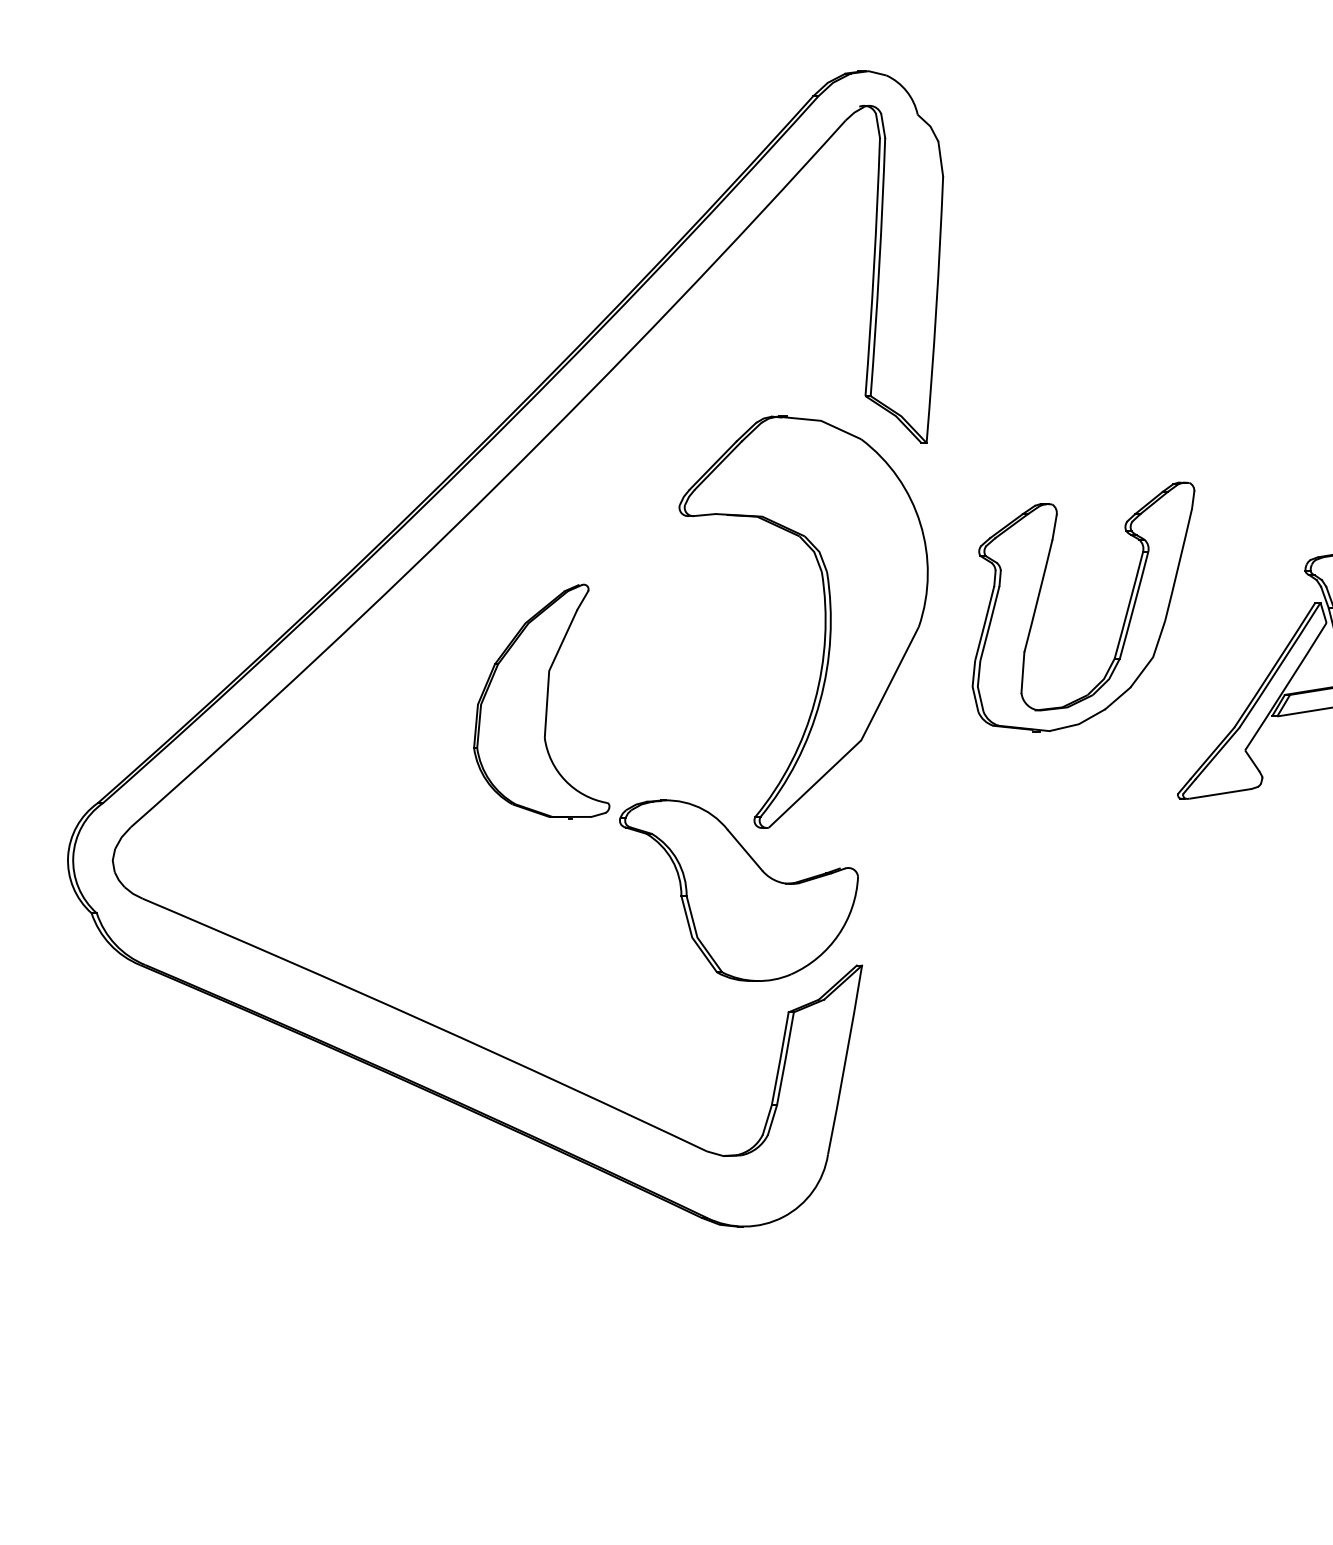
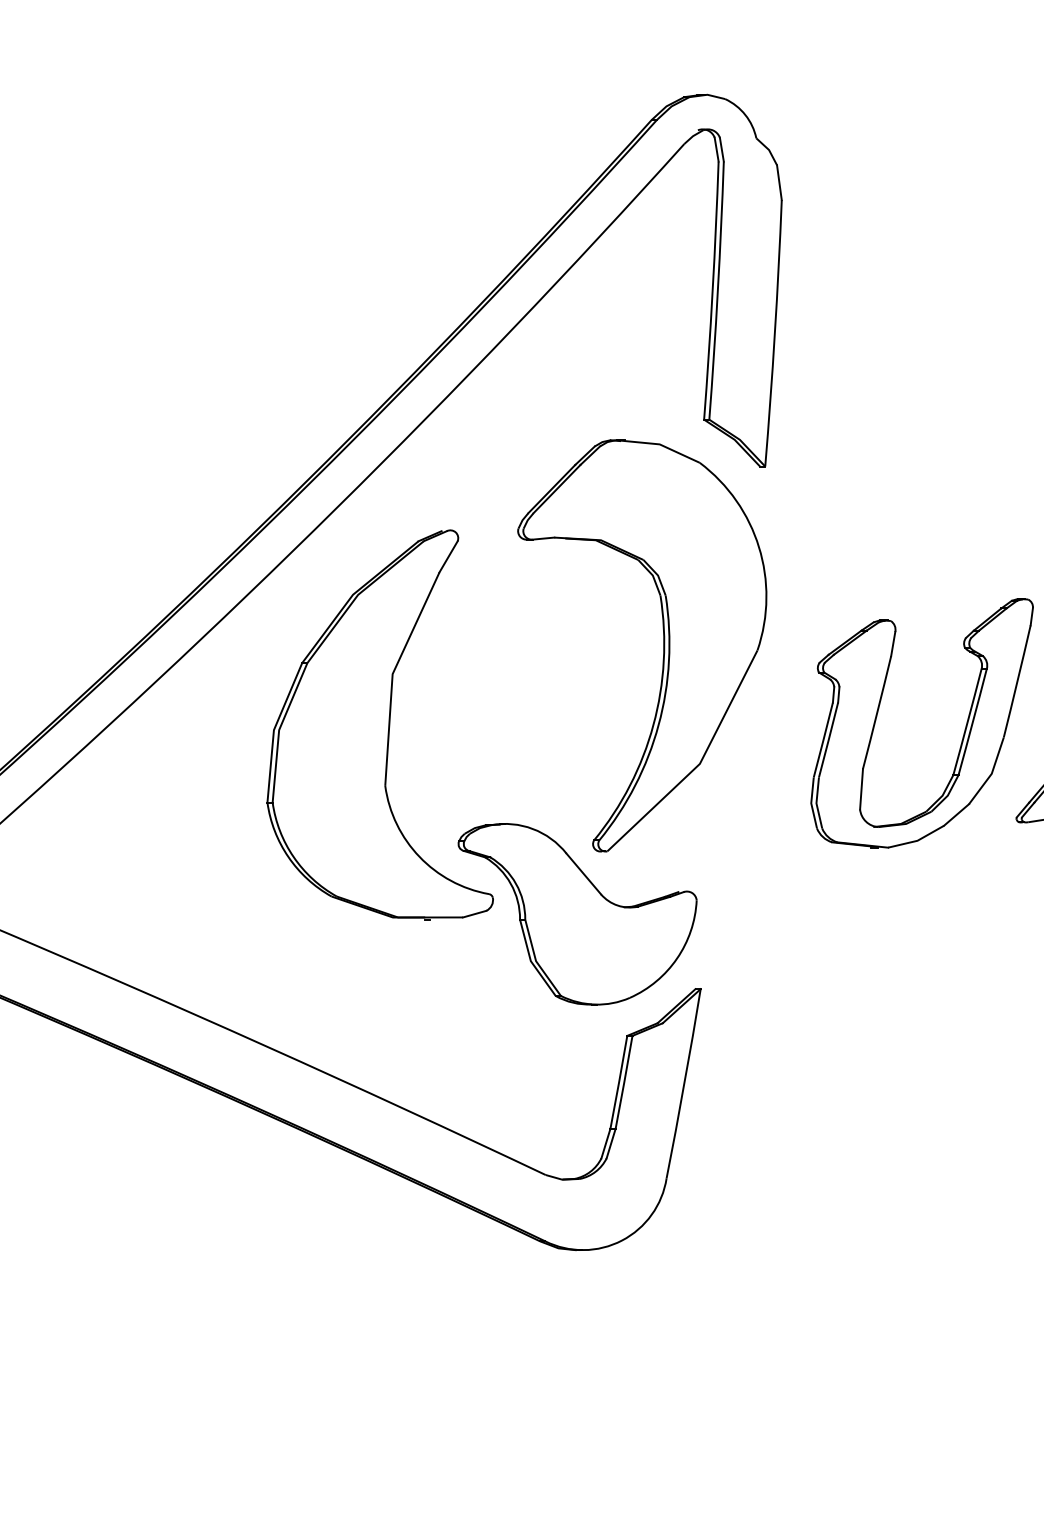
part: (1124, 617) -> (963, 734), moved
part: (541, 701) -> (380, 725), size x1.67

